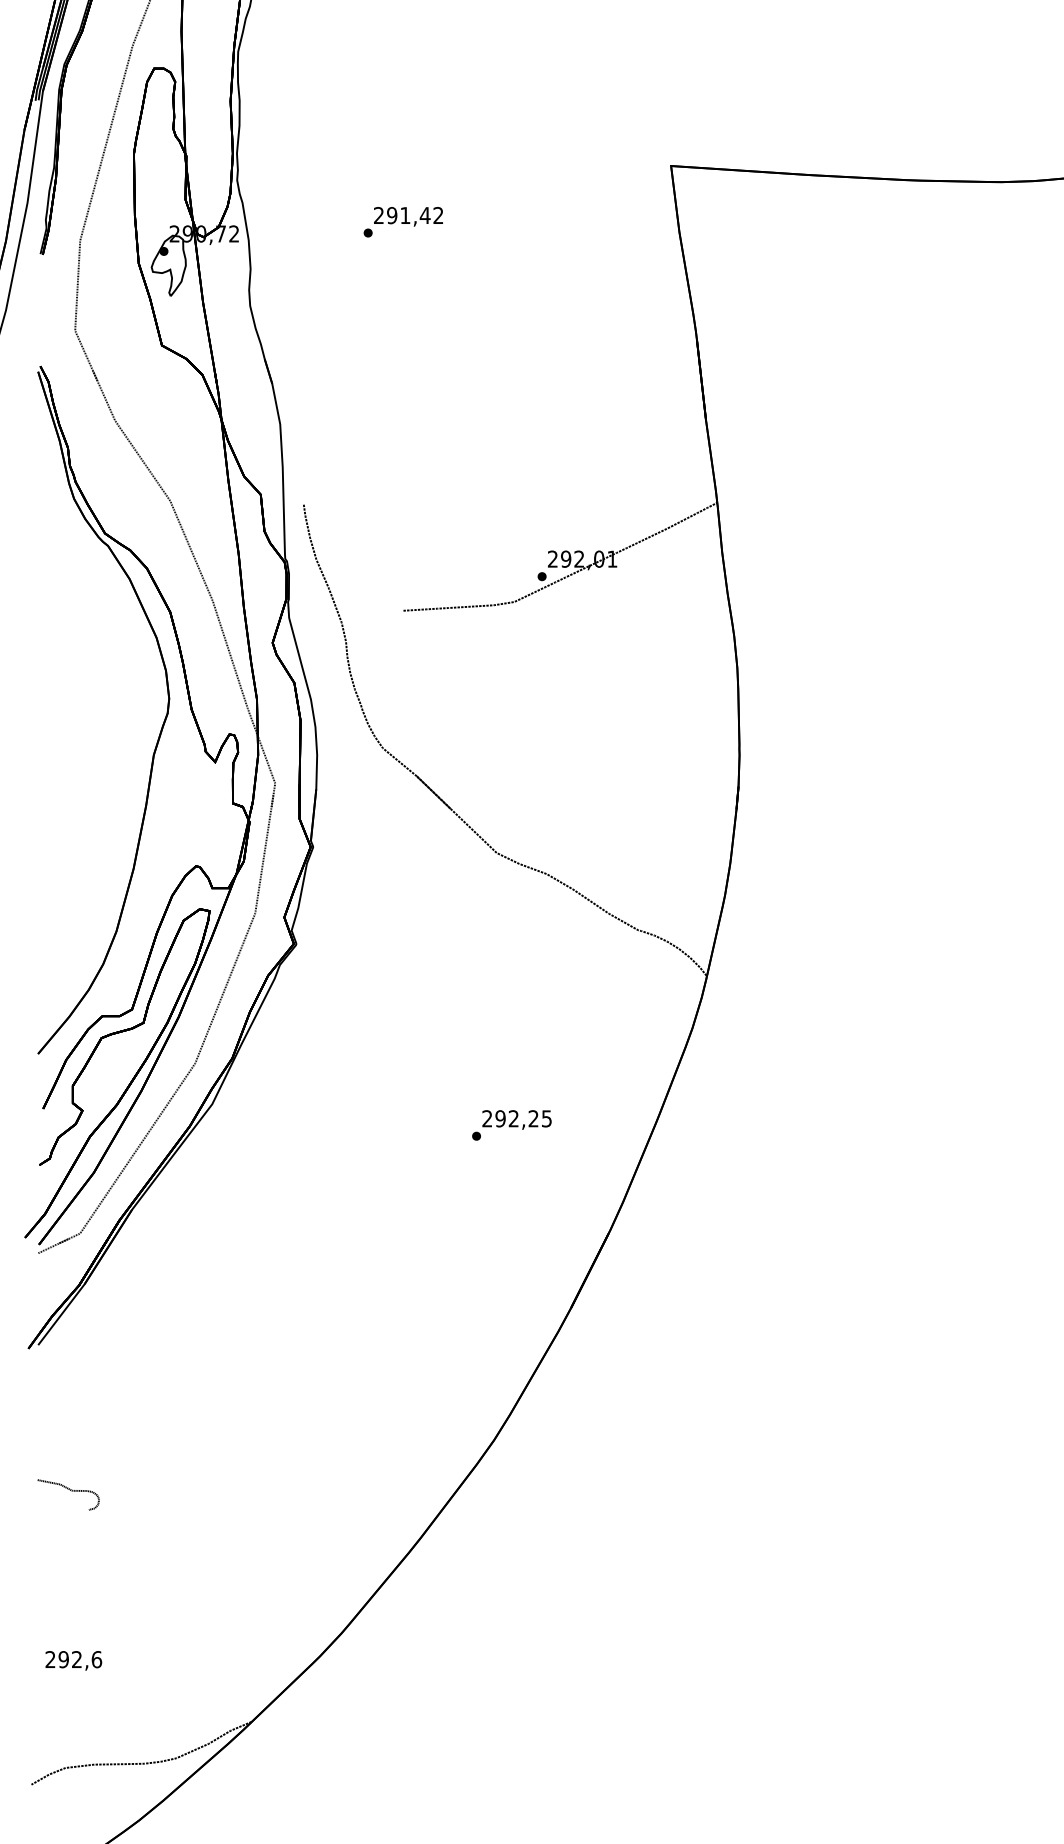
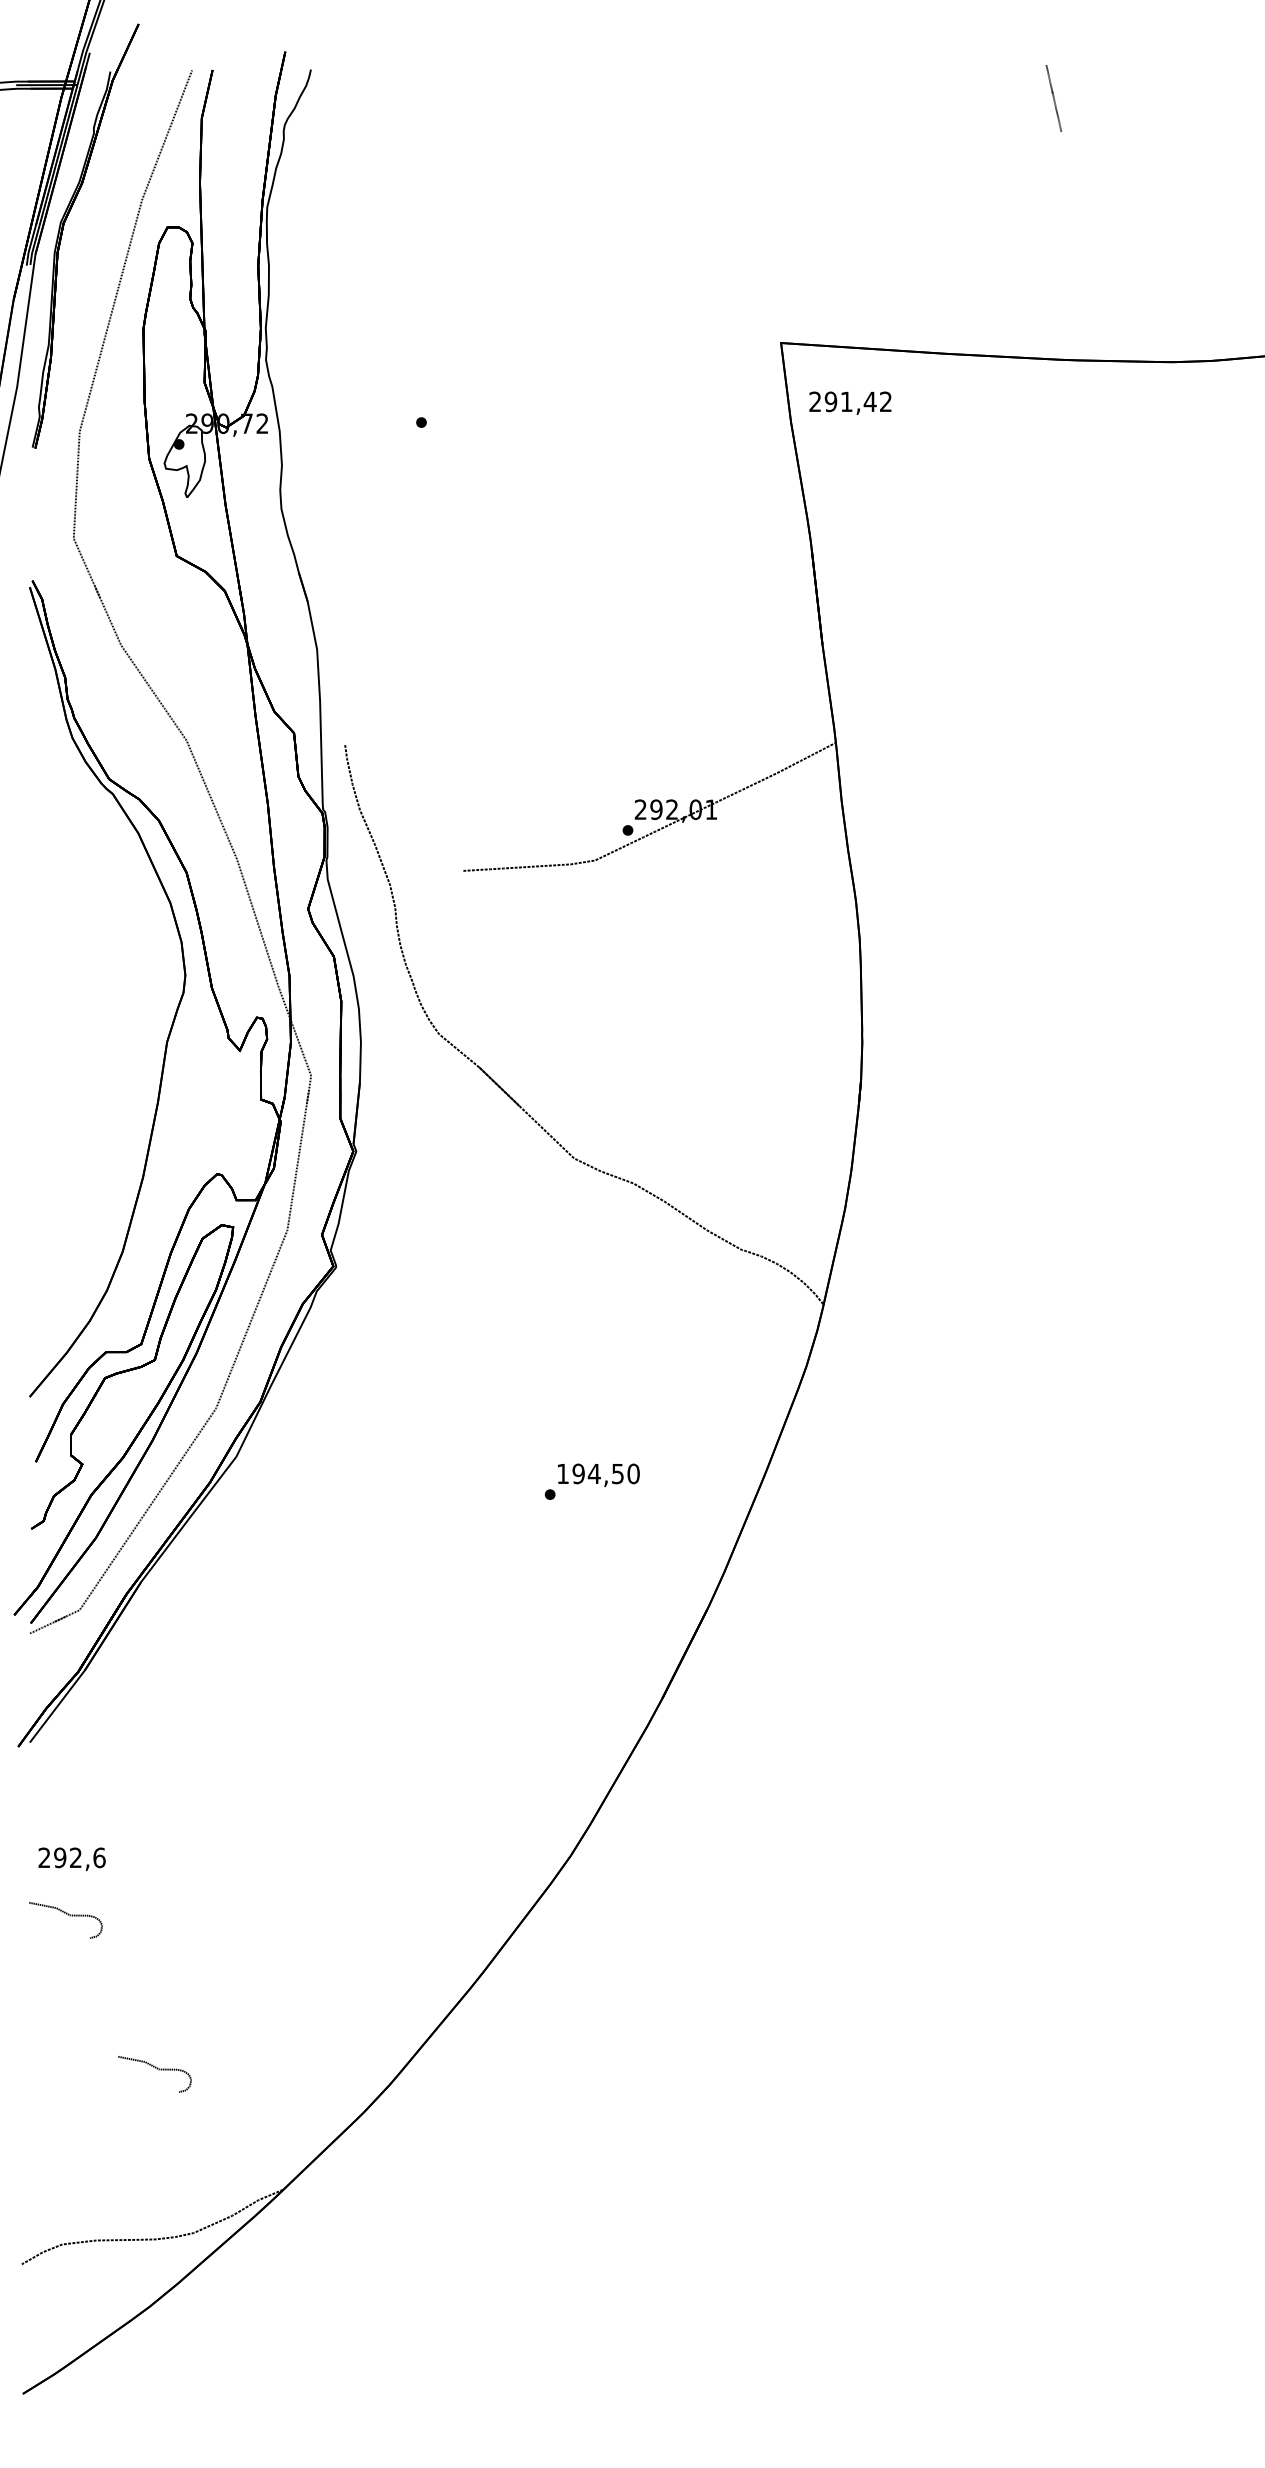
text: (408, 216) -> (850, 402), moved
text: (517, 1118) -> (598, 1473), 292,25 -> 194,50
curve: (146, 1621) -> (158, 2070), added
text: (73, 1660) -> (71, 1858), moved

